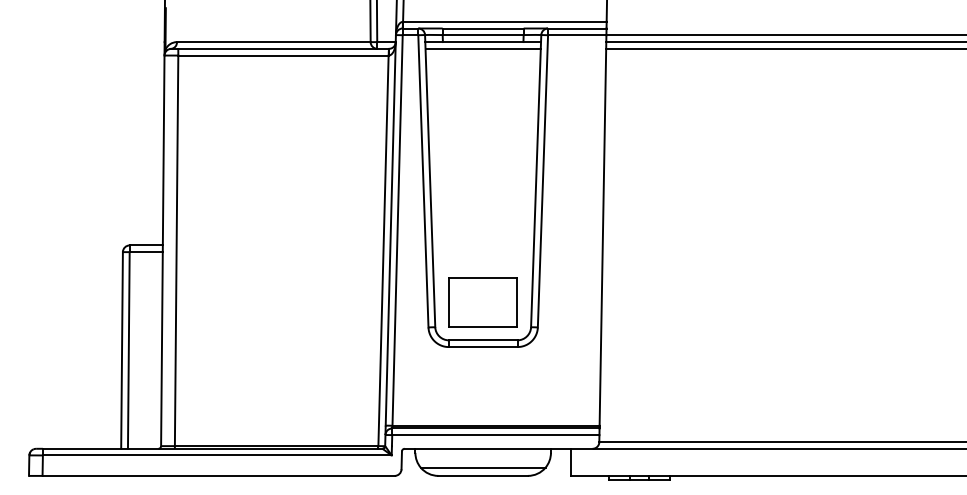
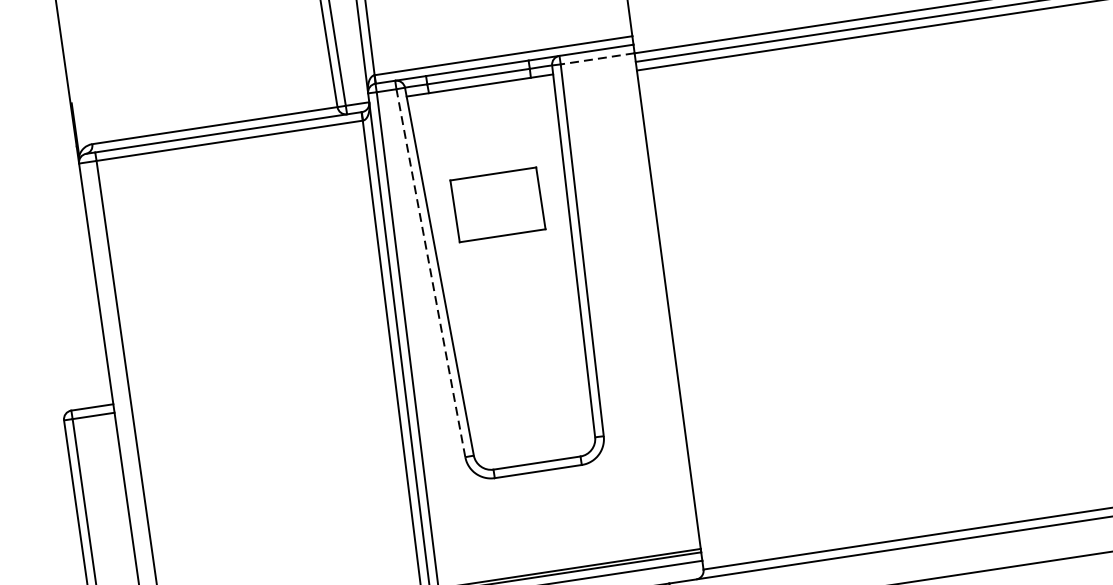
line: (576, 35) -> (596, 59), solid -> dashed
line: (482, 48) -> (480, 93), removed
line: (423, 180) -> (430, 272), solid -> dashed
part: (482, 302) -> (497, 205), moved

